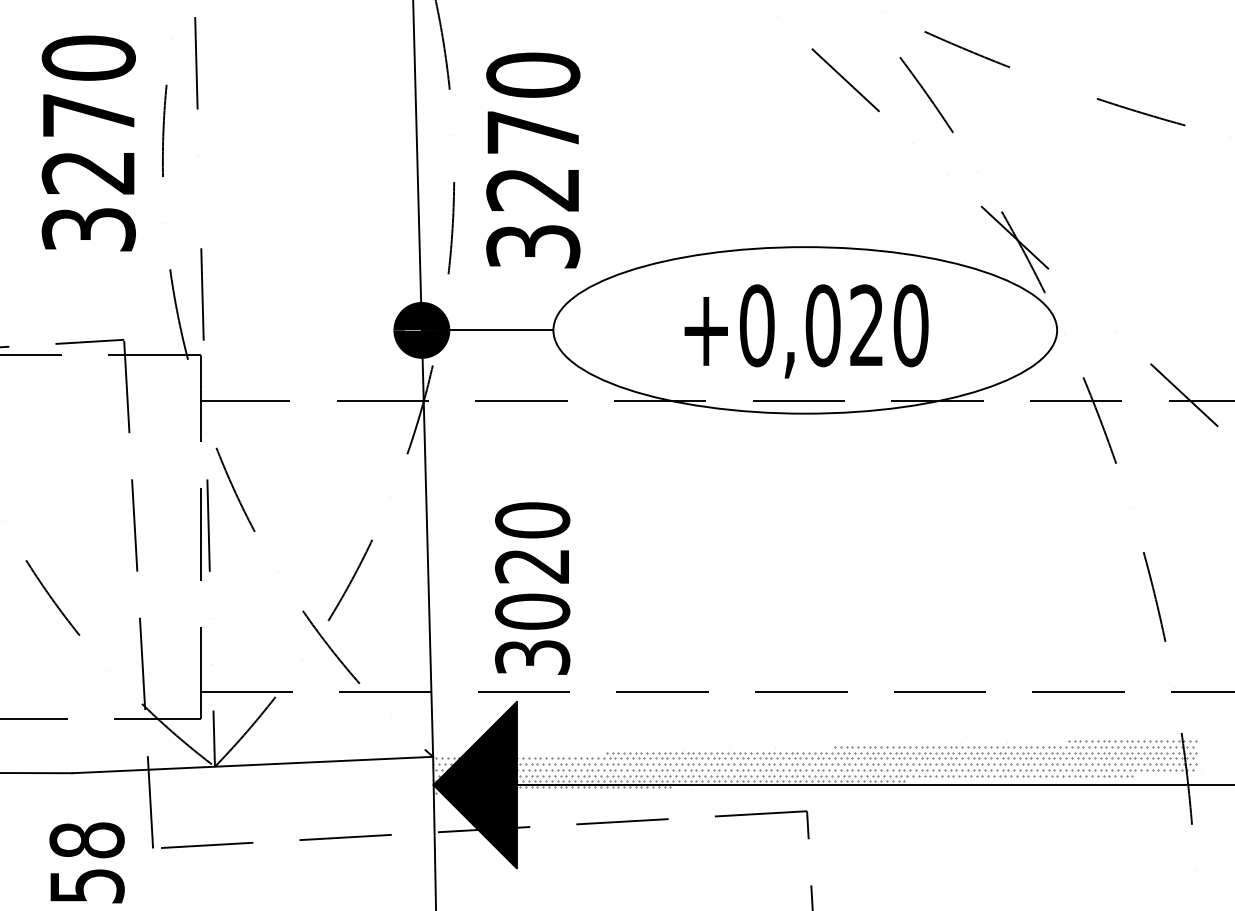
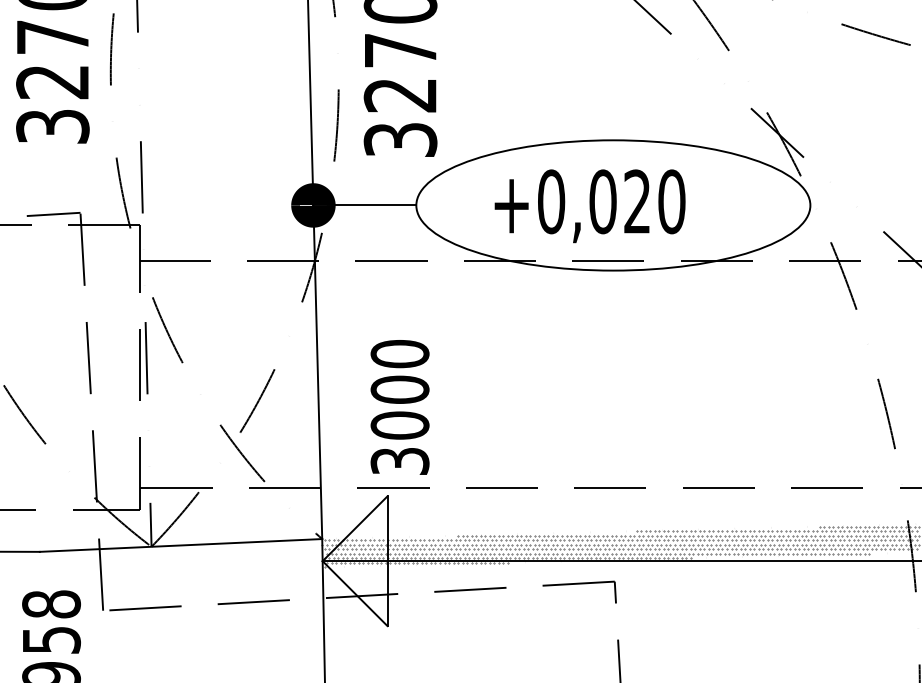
text: (806, 331) -> (590, 206), moved
text: (532, 566) -> (399, 390), 3020 -> 3000
fill: (474, 785) -> (354, 561), removed

